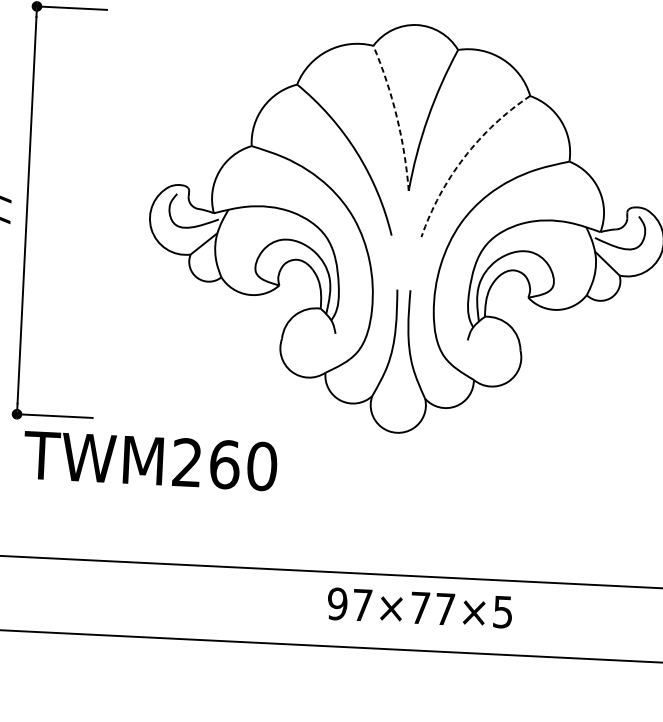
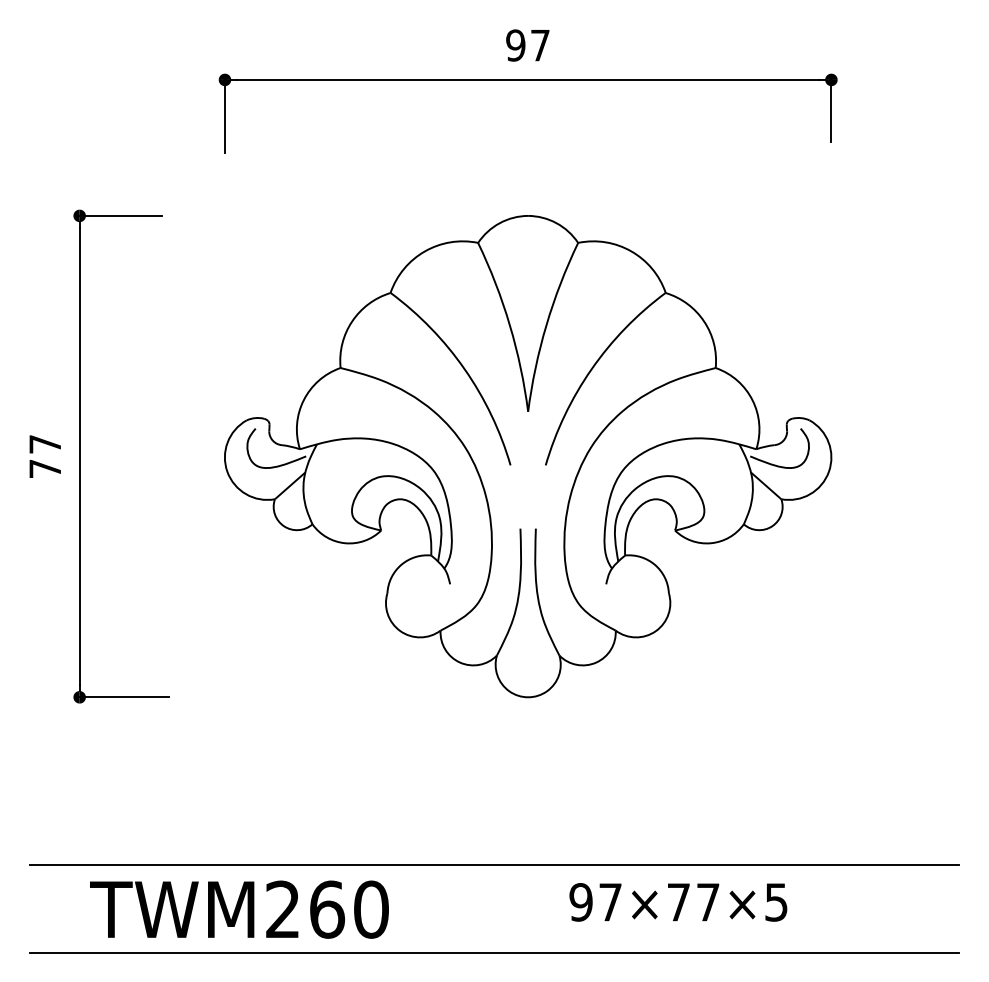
arc: (396, 117) -> (509, 325), dashed -> solid
arc: (464, 157) -> (591, 369), dashed -> solid
text: (150, 460) -> (239, 909), moved
text: (420, 608) -> (678, 902), moved

